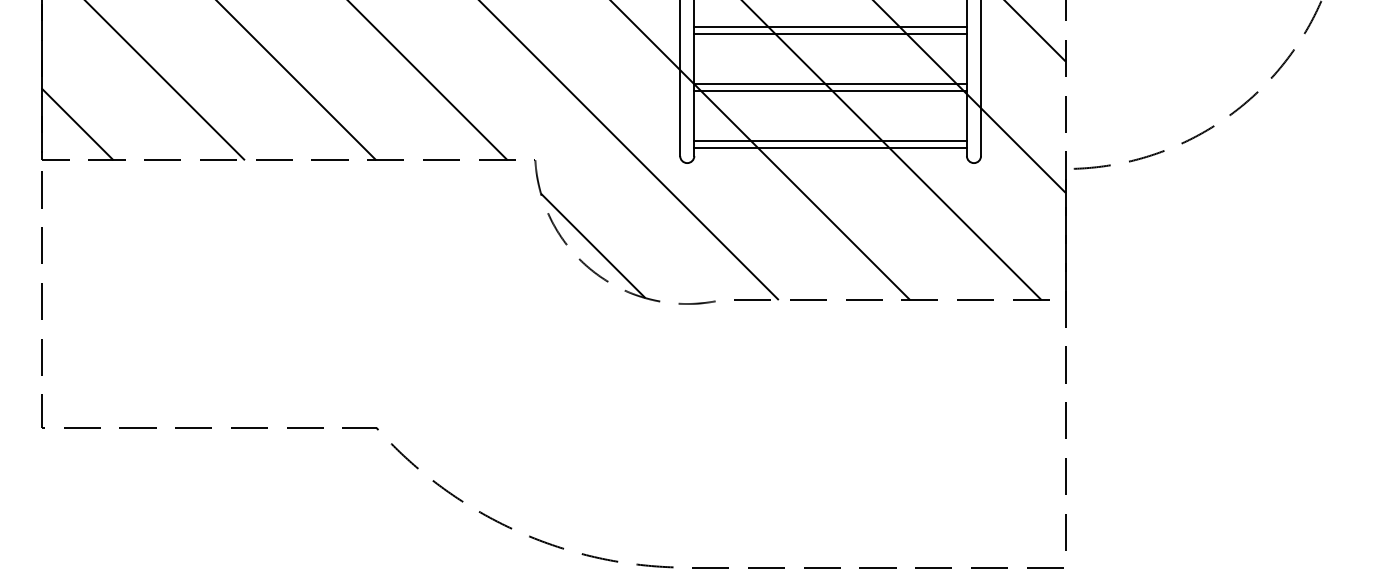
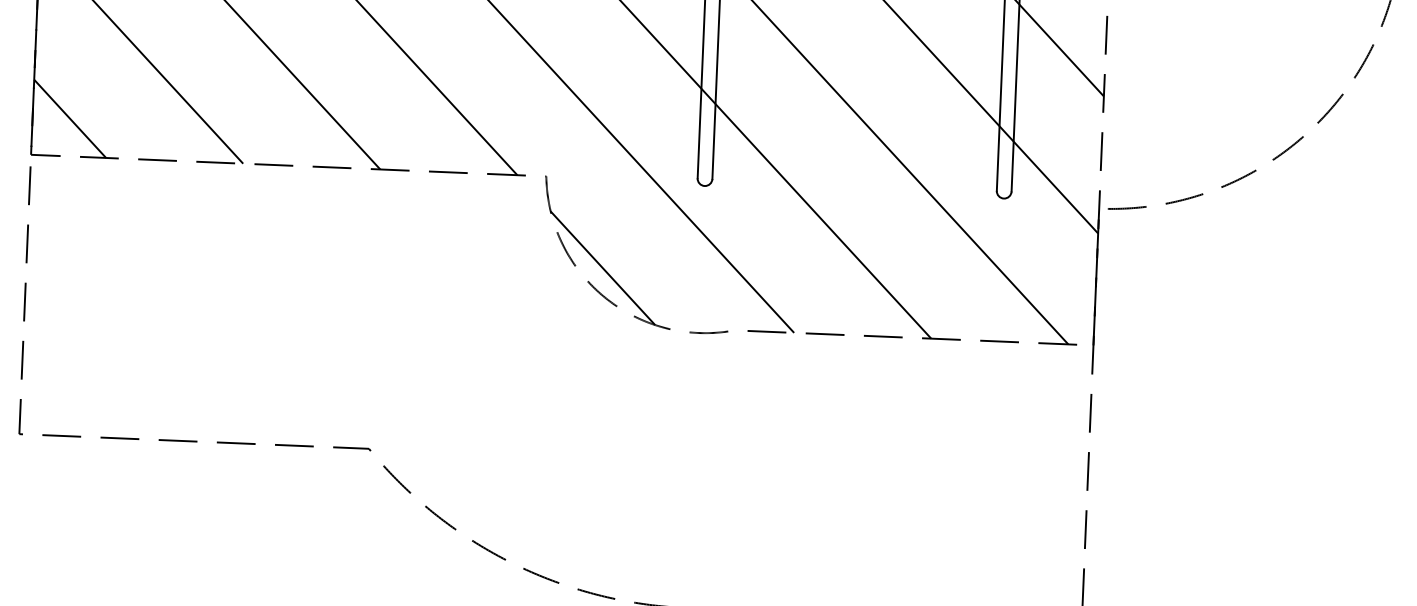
line: (830, 26) -> (860, 49), removed
line: (830, 33) -> (859, 57), removed
line: (830, 83) -> (857, 109), removed
line: (830, 90) -> (857, 116), removed
line: (830, 140) -> (855, 168), removed
line: (830, 147) -> (854, 175), removed

